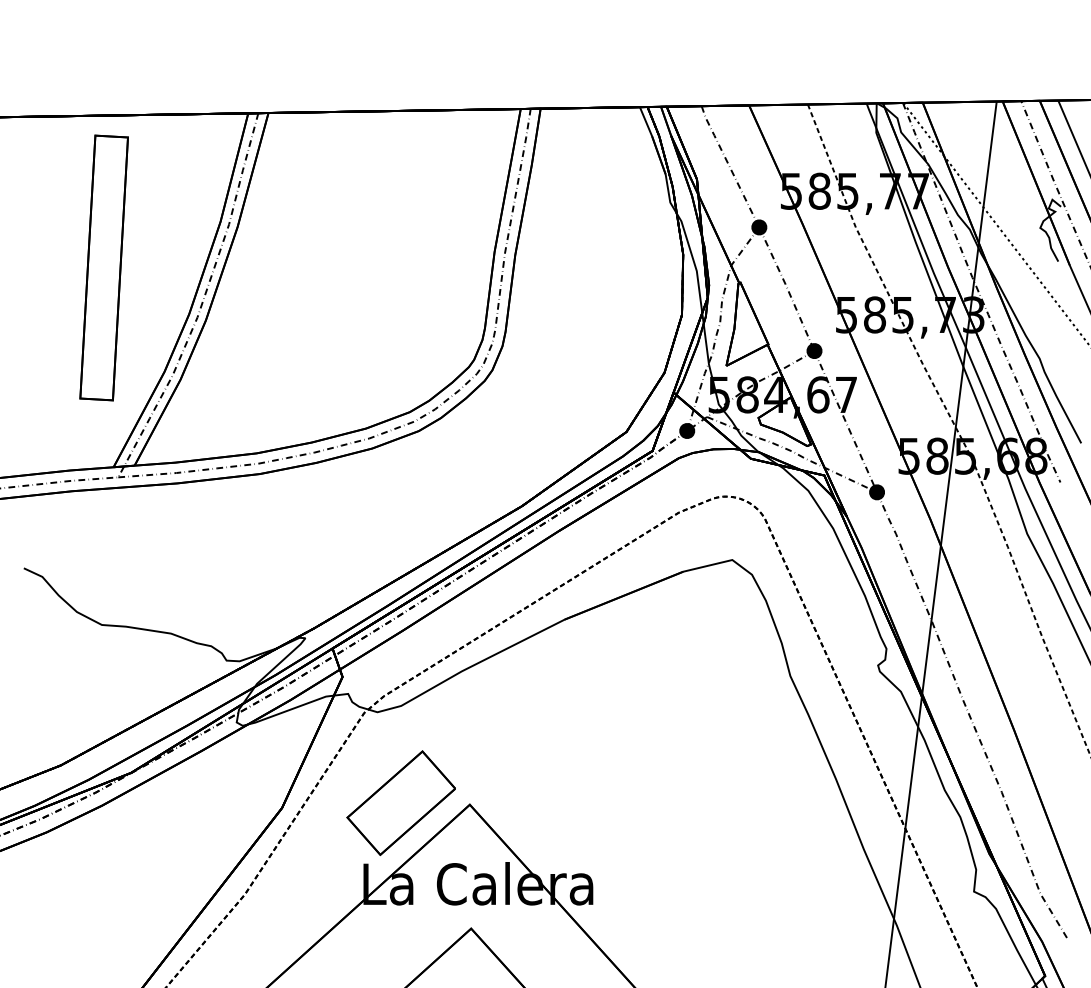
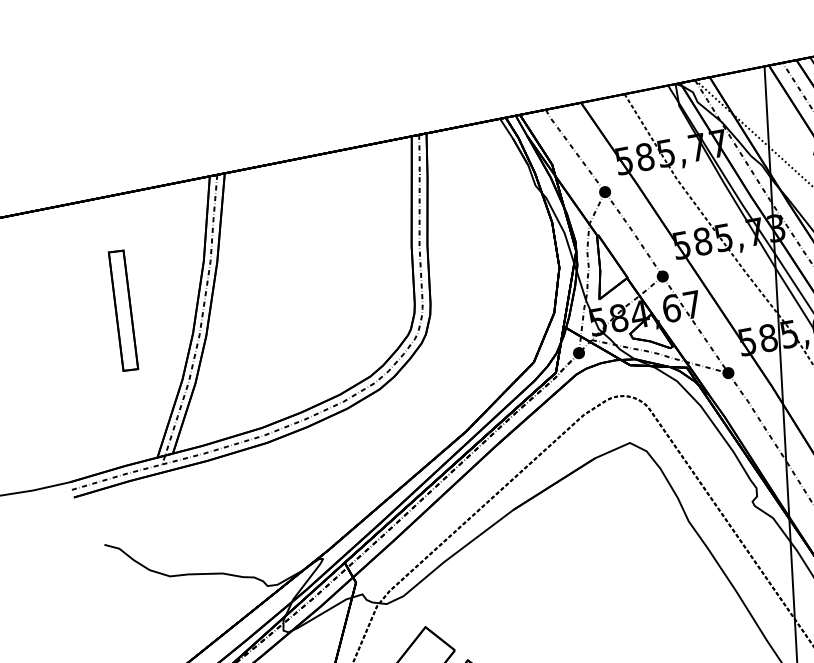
part: (103, 267) -> (123, 310), size x0.6

